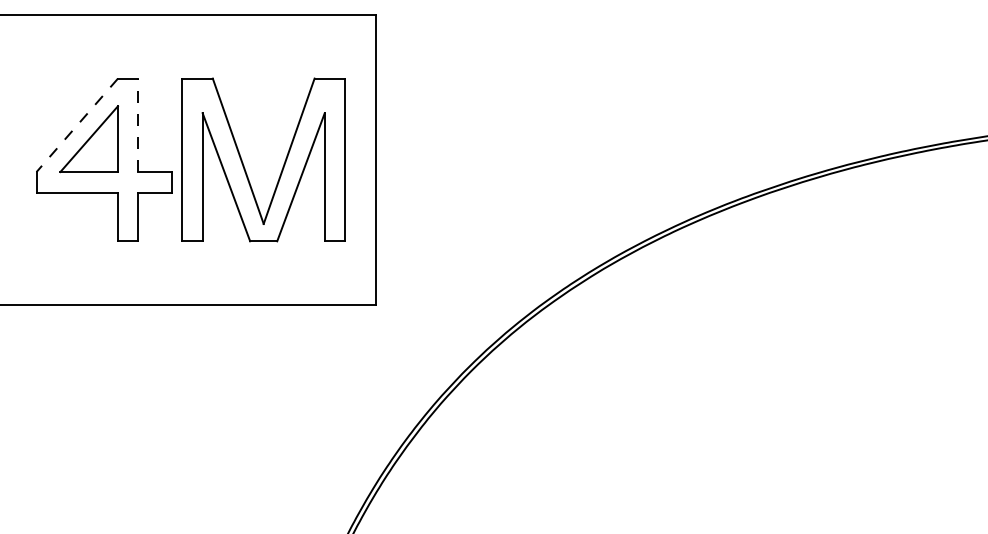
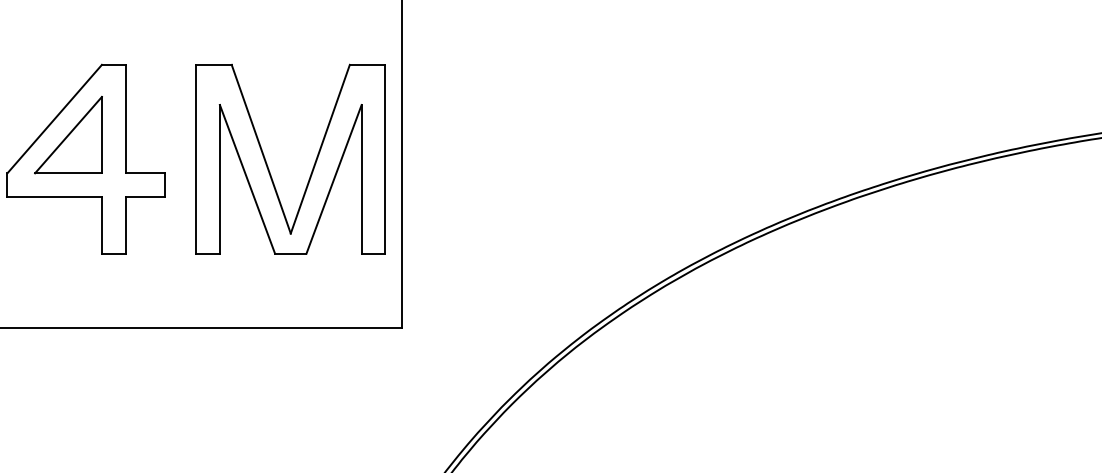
line: (77, 125) -> (54, 119), dashed -> solid
line: (138, 125) -> (125, 119), dashed -> solid
part: (244, 165) -> (268, 165), moved

